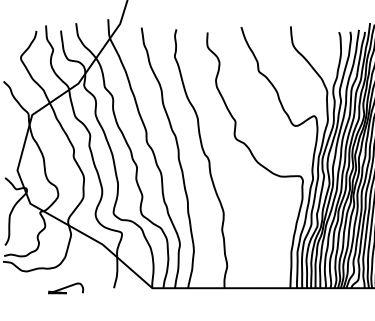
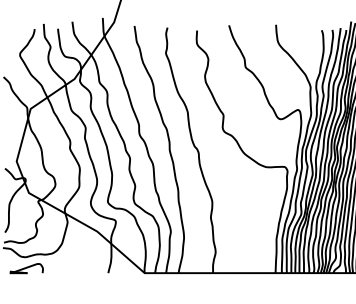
part: (66, 288) -> (27, 268), moved

